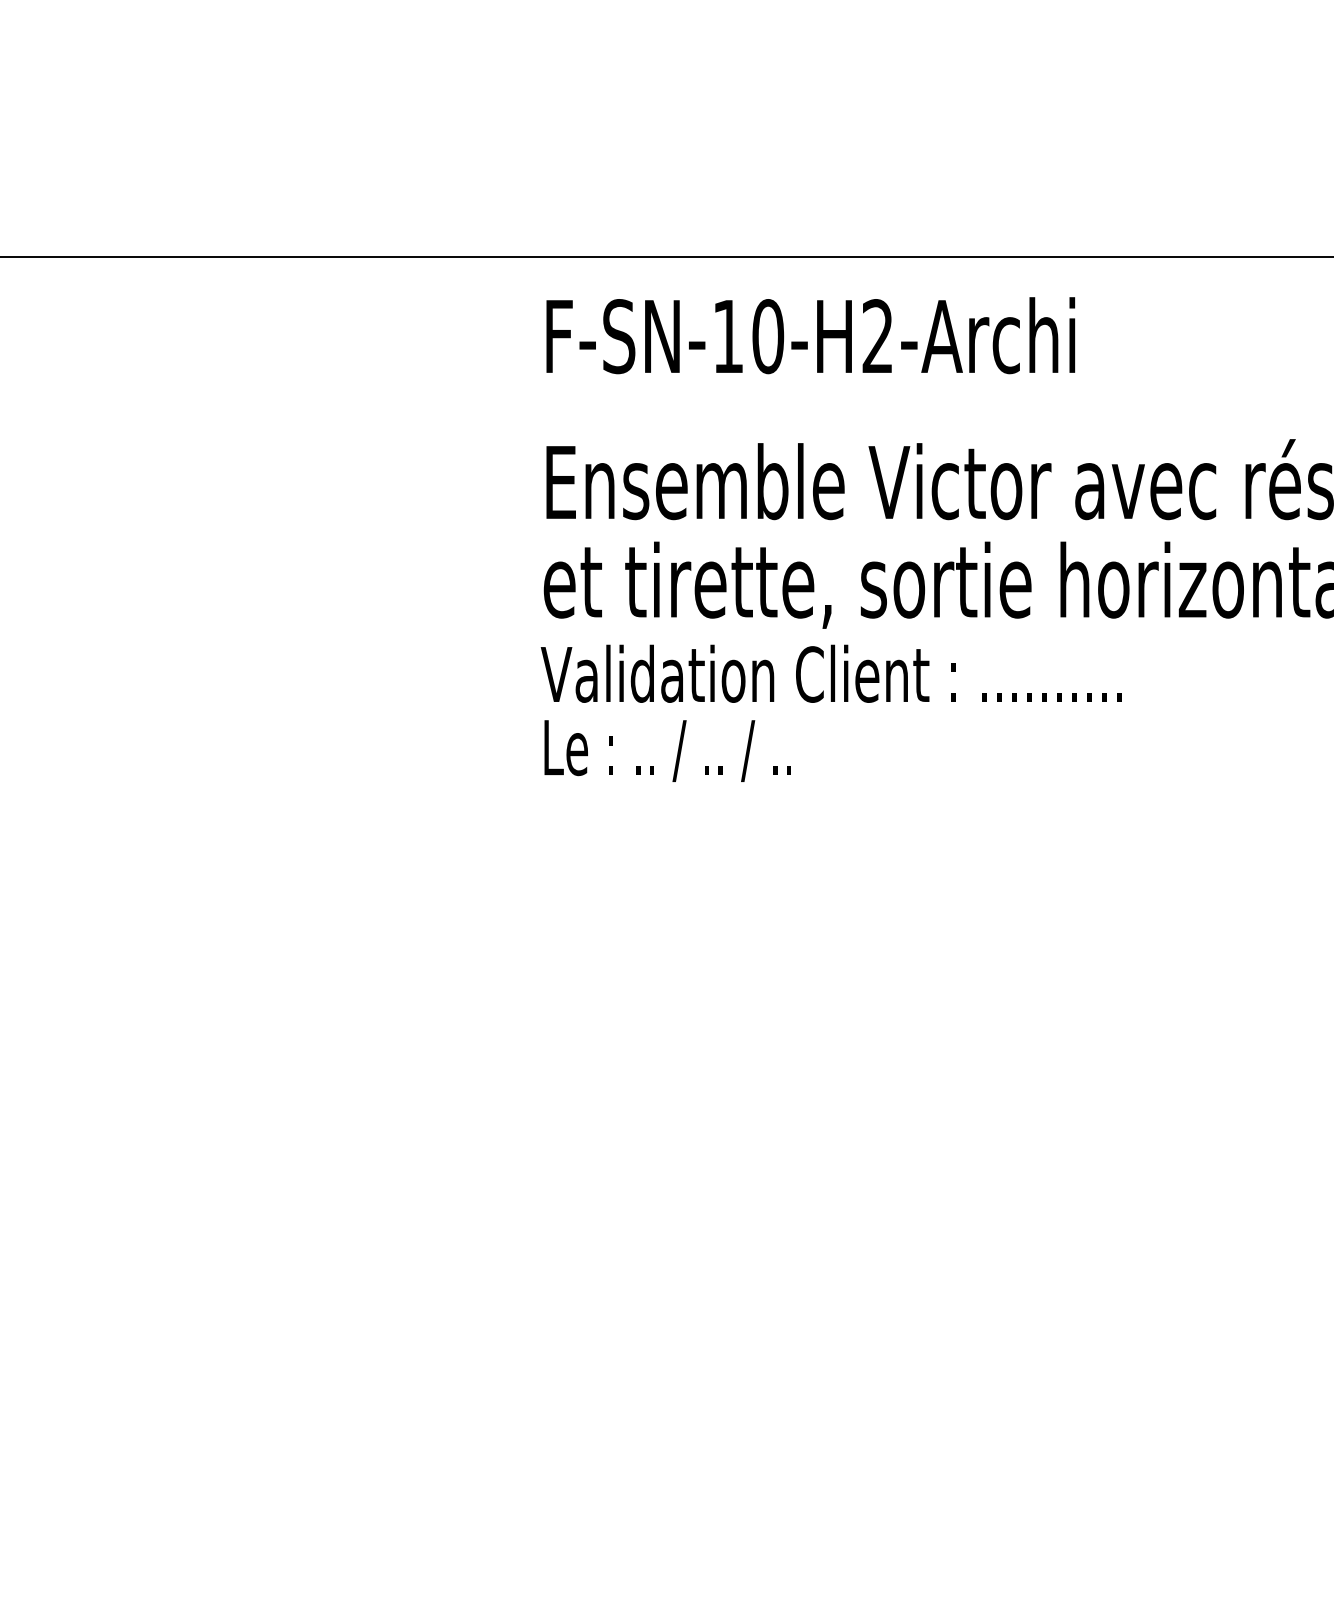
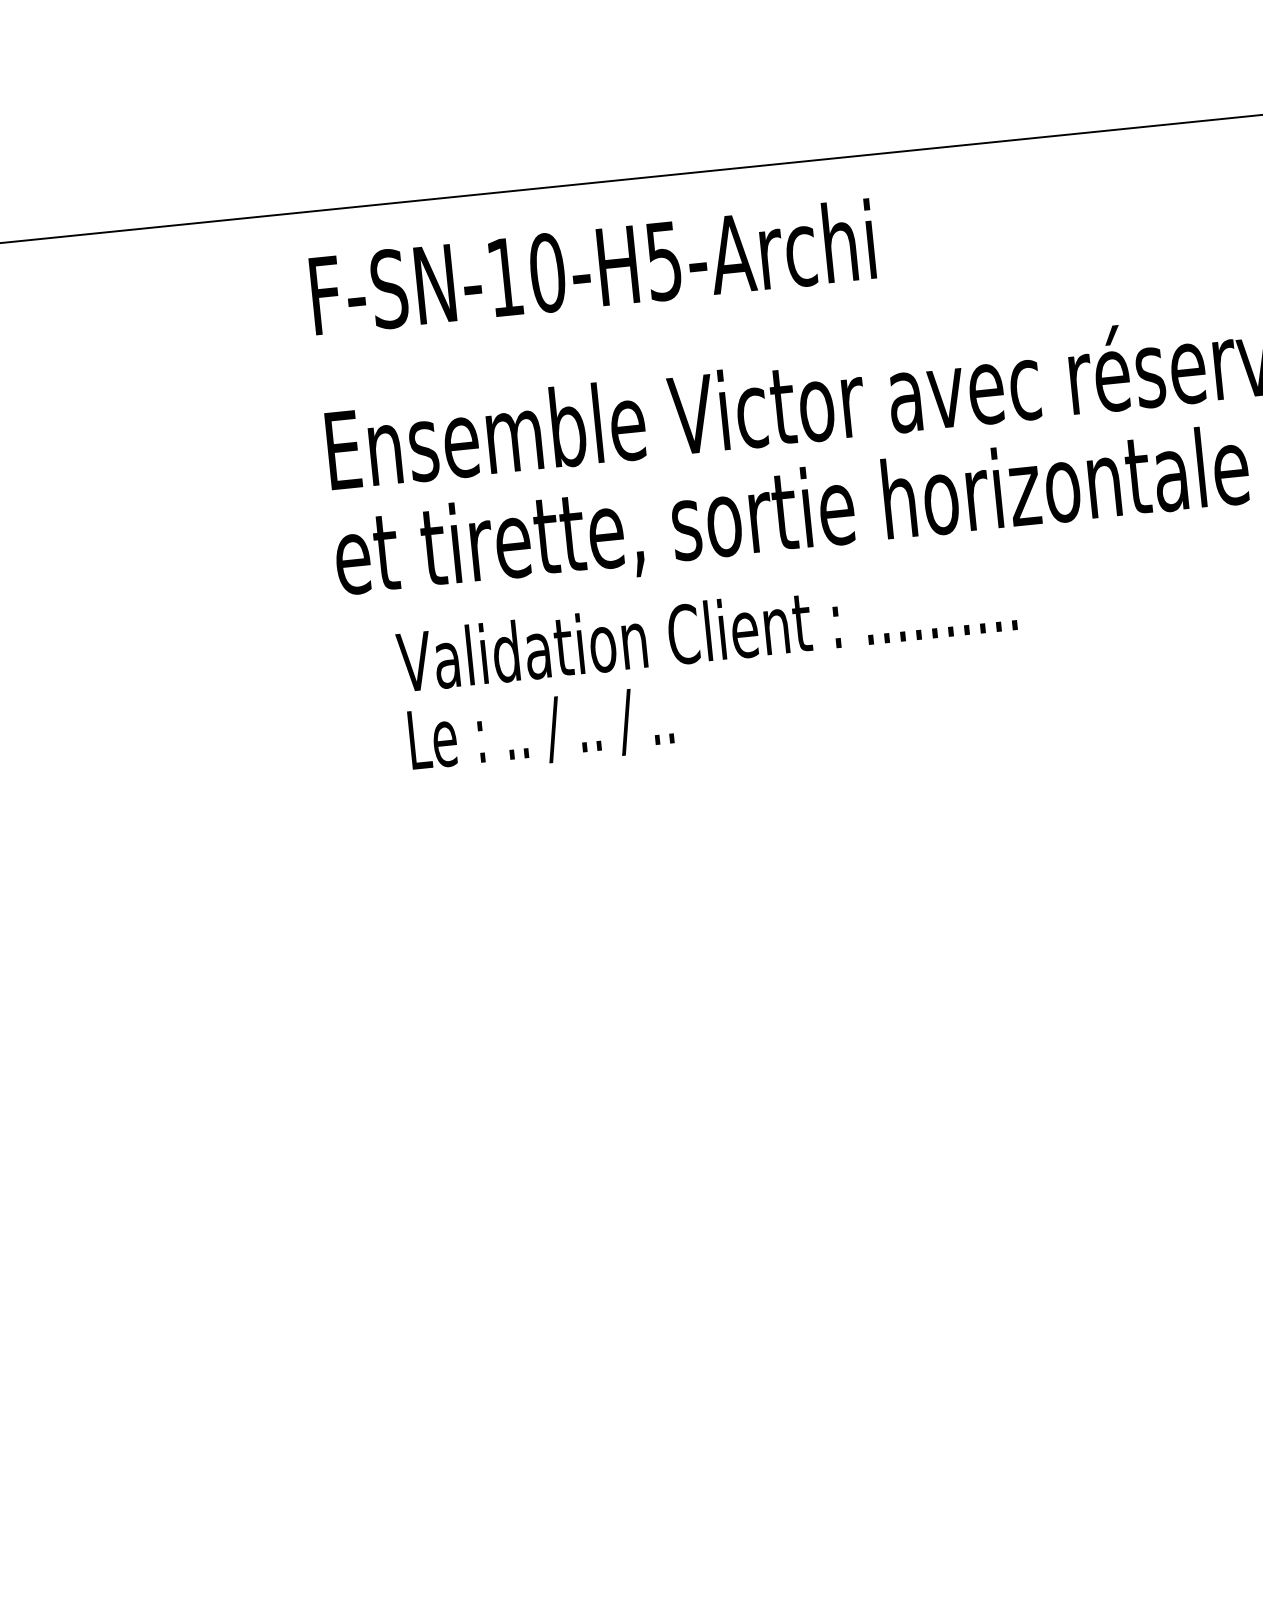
text: (877, 336) -> (663, 261), F-SN-10-H2-Archi -> F-SN-10-H5-Archi
text: (830, 712) -> (709, 672), moved

